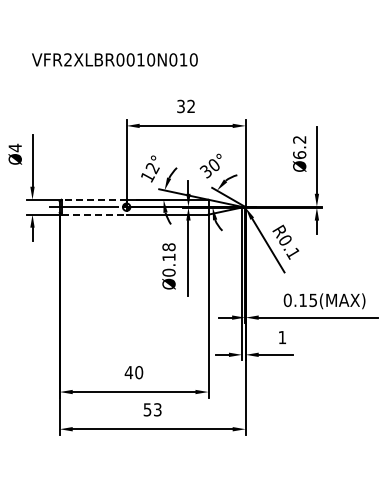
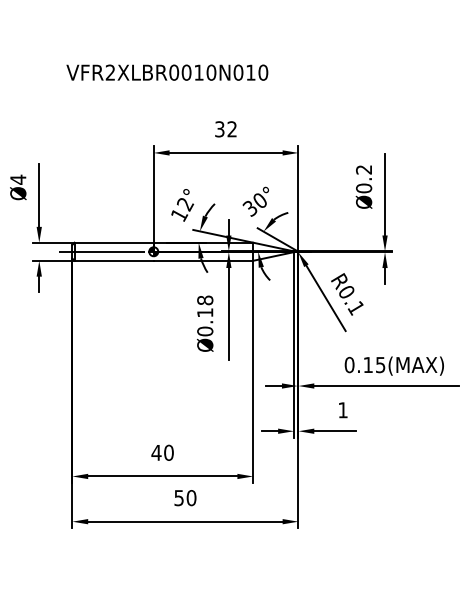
text: (114, 59) -> (166, 72), moved
text: (299, 154) -> (363, 187), Ø6.2 -> Ø0.2
line: (94, 199) -> (114, 242), dashed -> solid
line: (94, 214) -> (114, 260), dashed -> solid
text: (157, 409) -> (191, 497), 53 -> 50

